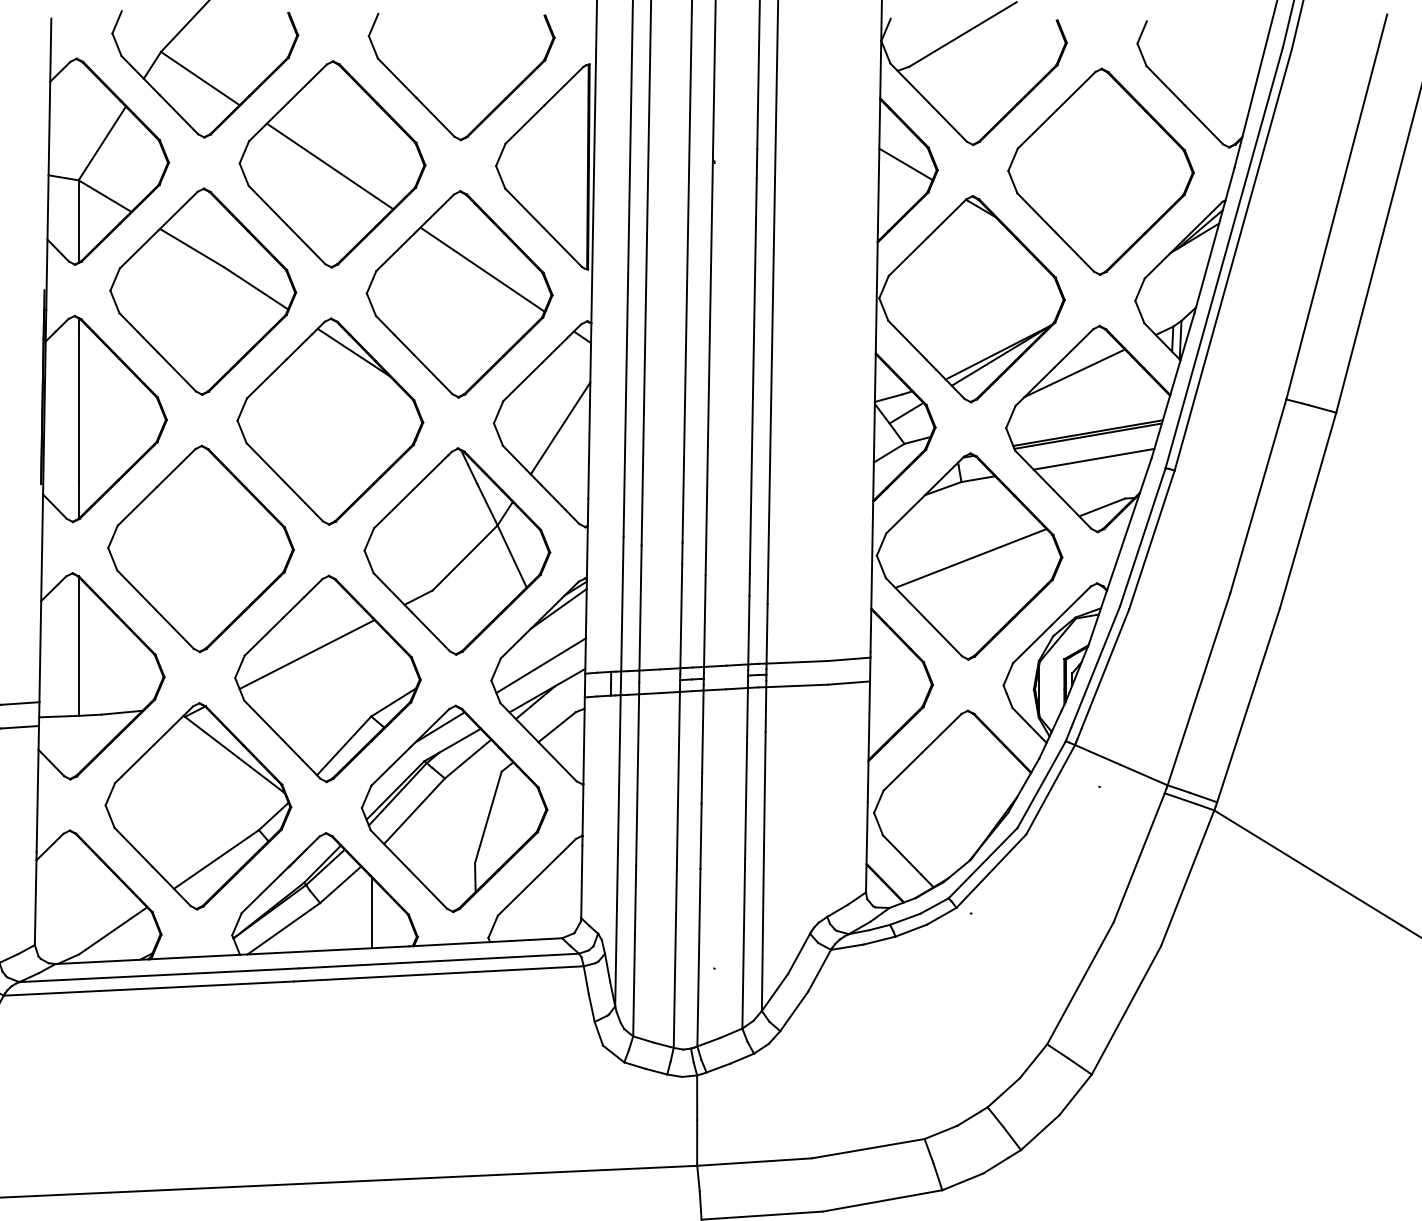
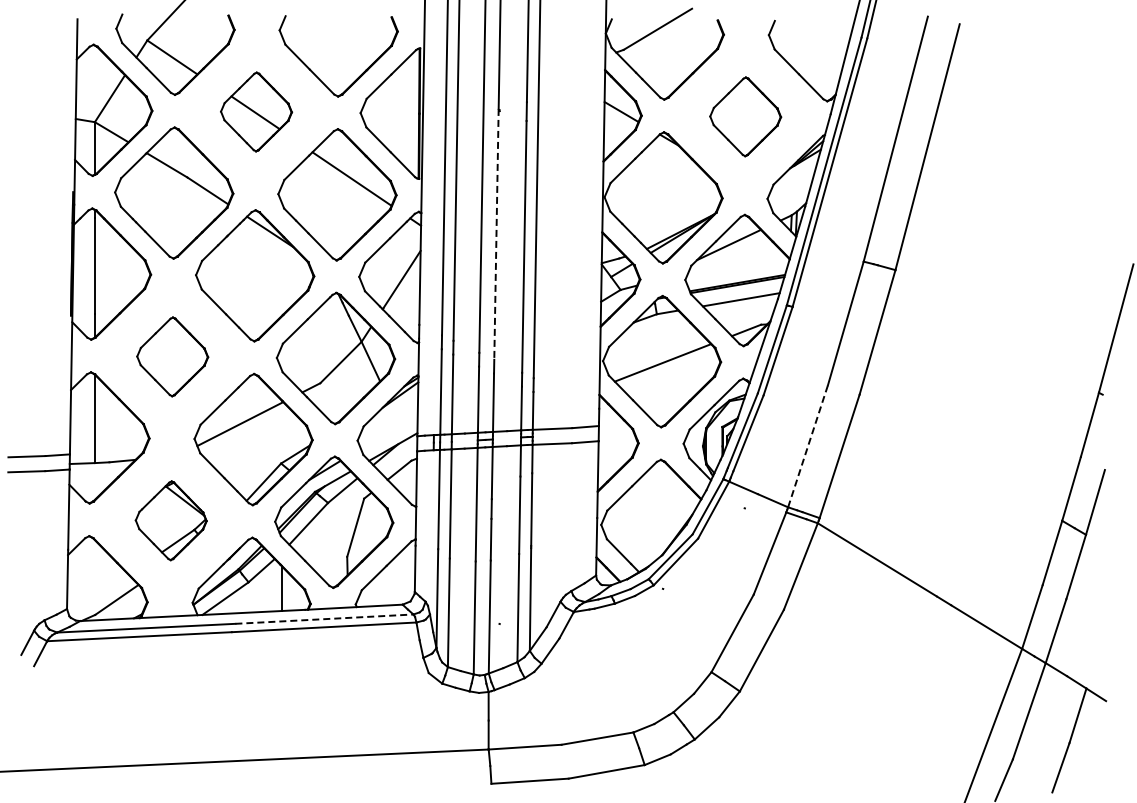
part: (332, 163) -> (256, 111), size x0.6
part: (1100, 171) -> (745, 116), size x0.6
line: (709, 356) -> (496, 234), solid -> dashed
part: (200, 548) -> (172, 356), size x0.6
line: (539, 664) -> (388, 430), removed
line: (1199, 688) -> (808, 445), solid -> dashed
part: (198, 806) -> (171, 520), size x0.6
line: (439, 961) -> (324, 619), solid -> dashed

